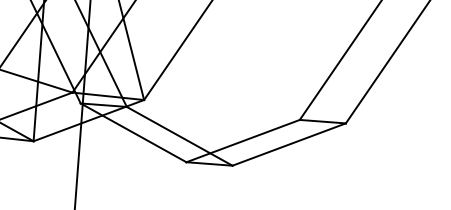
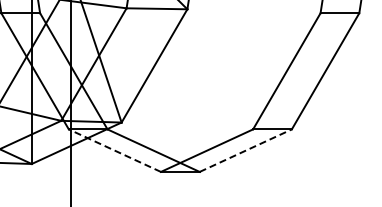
line: (133, 132) -> (114, 150), solid -> dashed
line: (288, 144) -> (245, 150), solid -> dashed

